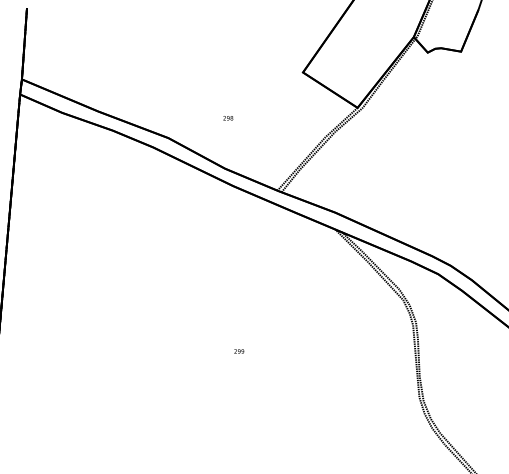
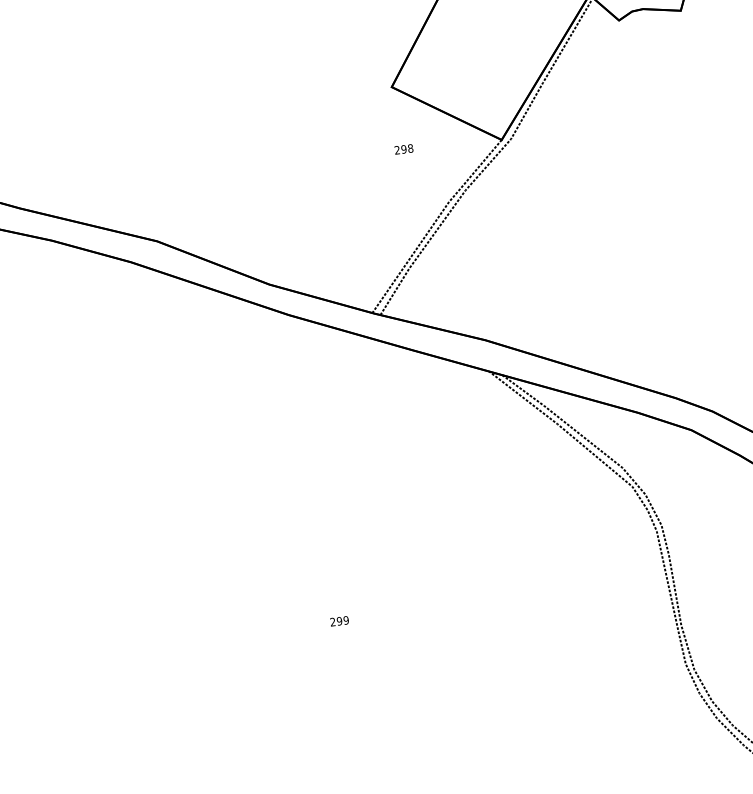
text: (228, 118) -> (404, 149), moved

